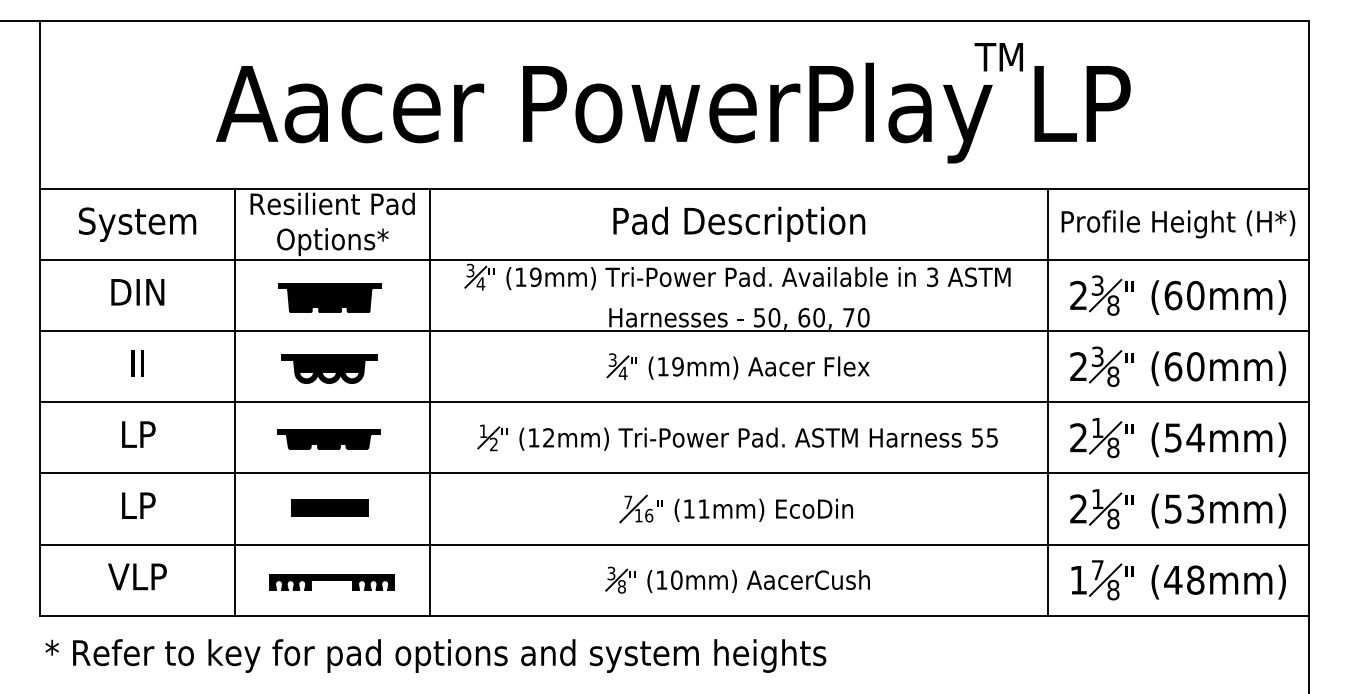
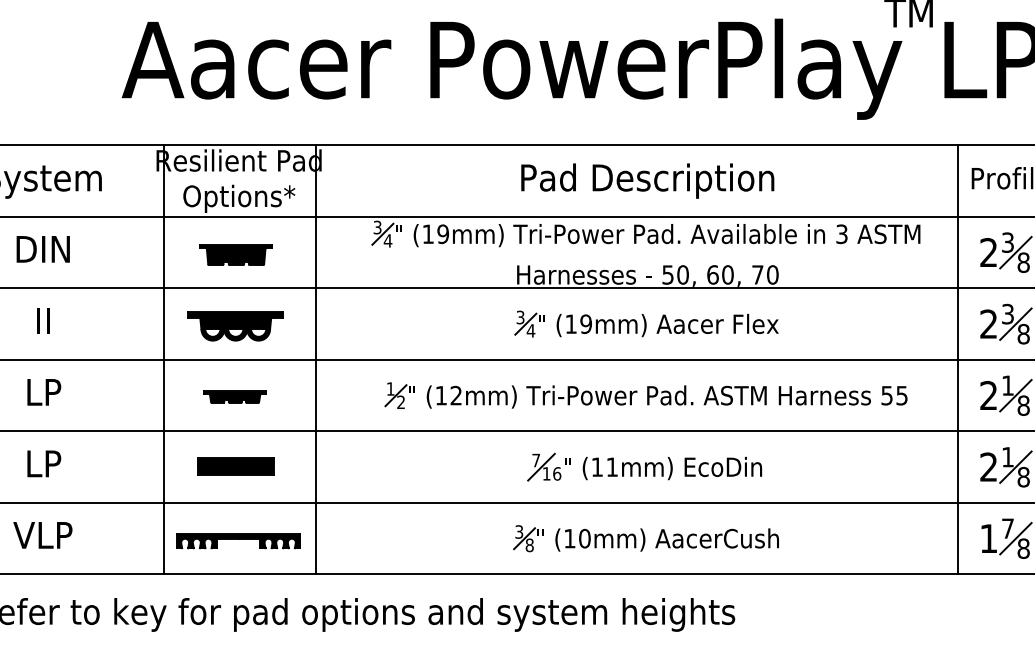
part: (329, 297) -> (235, 254), size x0.7
line: (235, 401) -> (164, 359), moved
line: (430, 401) -> (316, 359), moved
part: (328, 439) -> (234, 397), size x0.6

